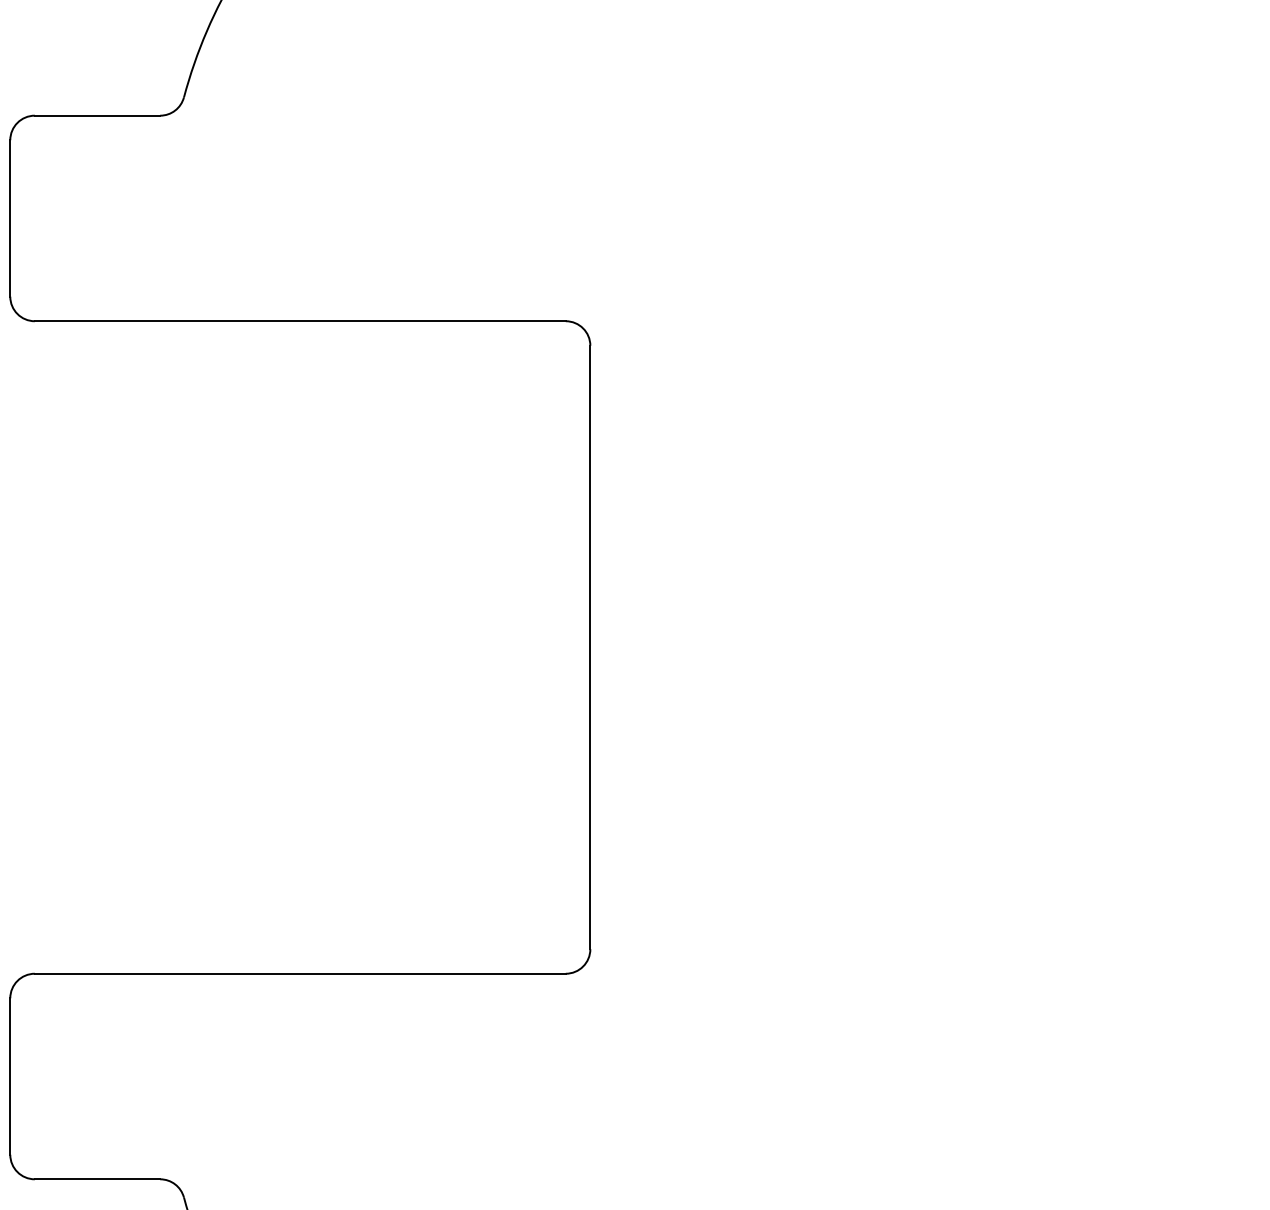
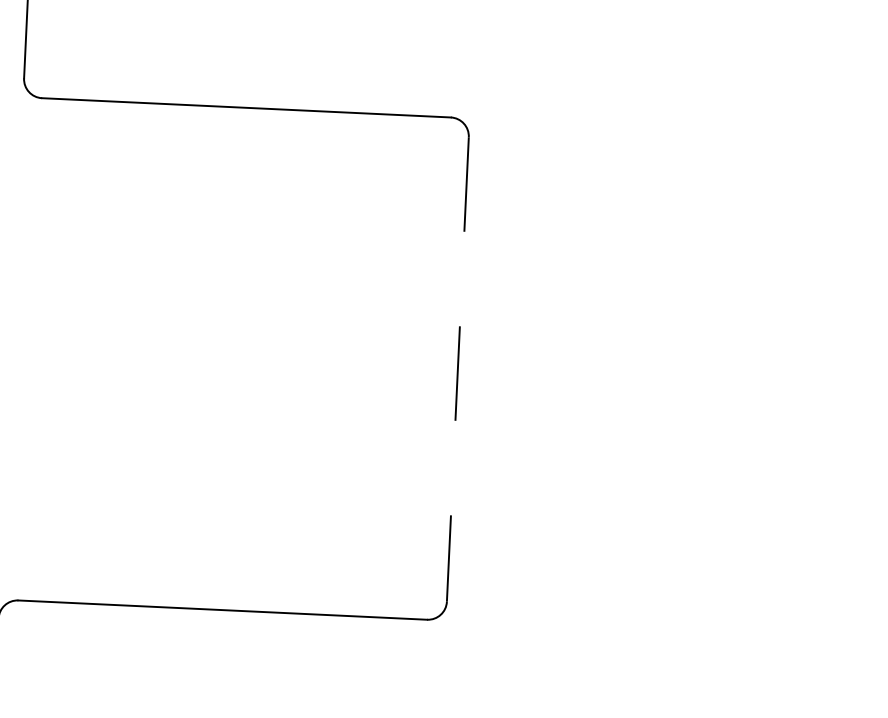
line: (590, 647) -> (457, 369), solid -> dashed

